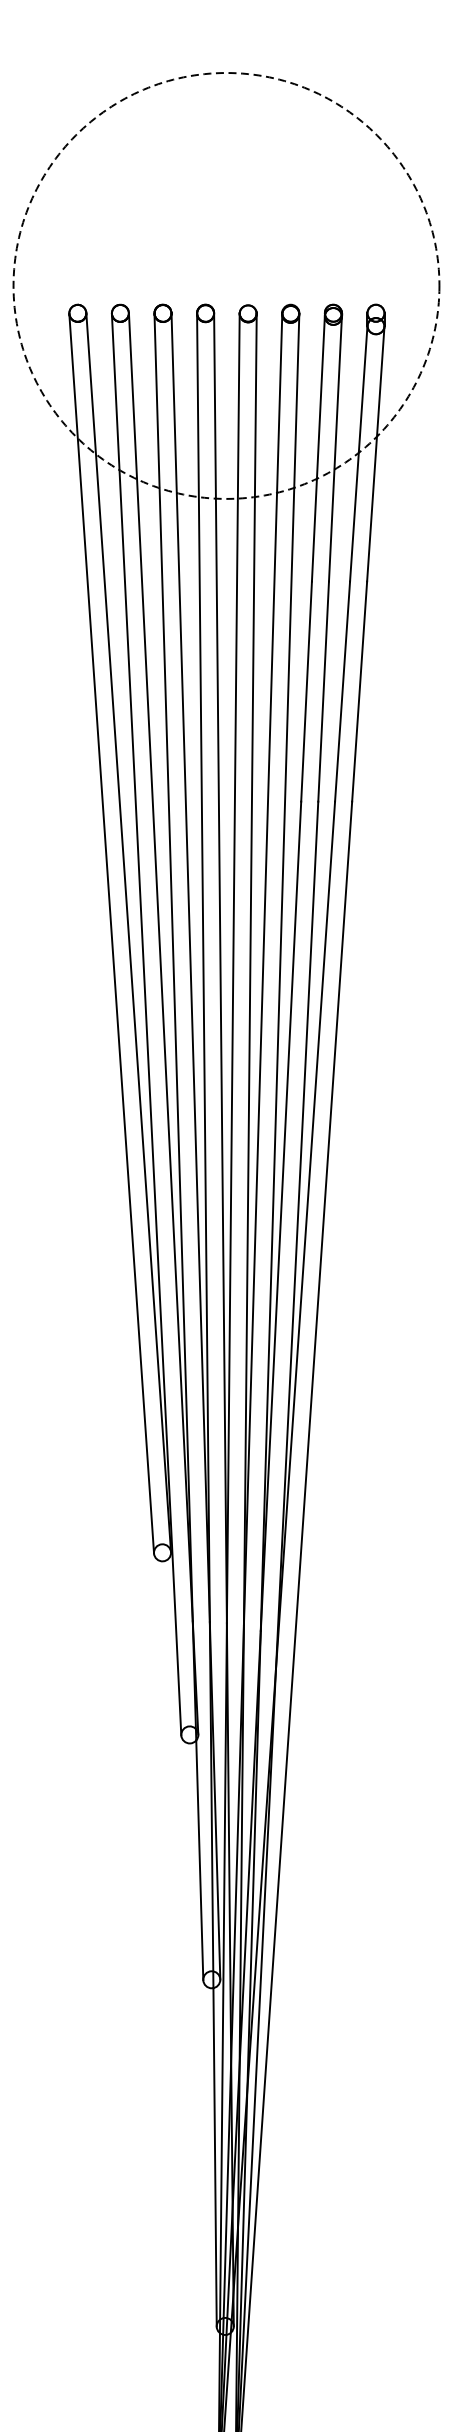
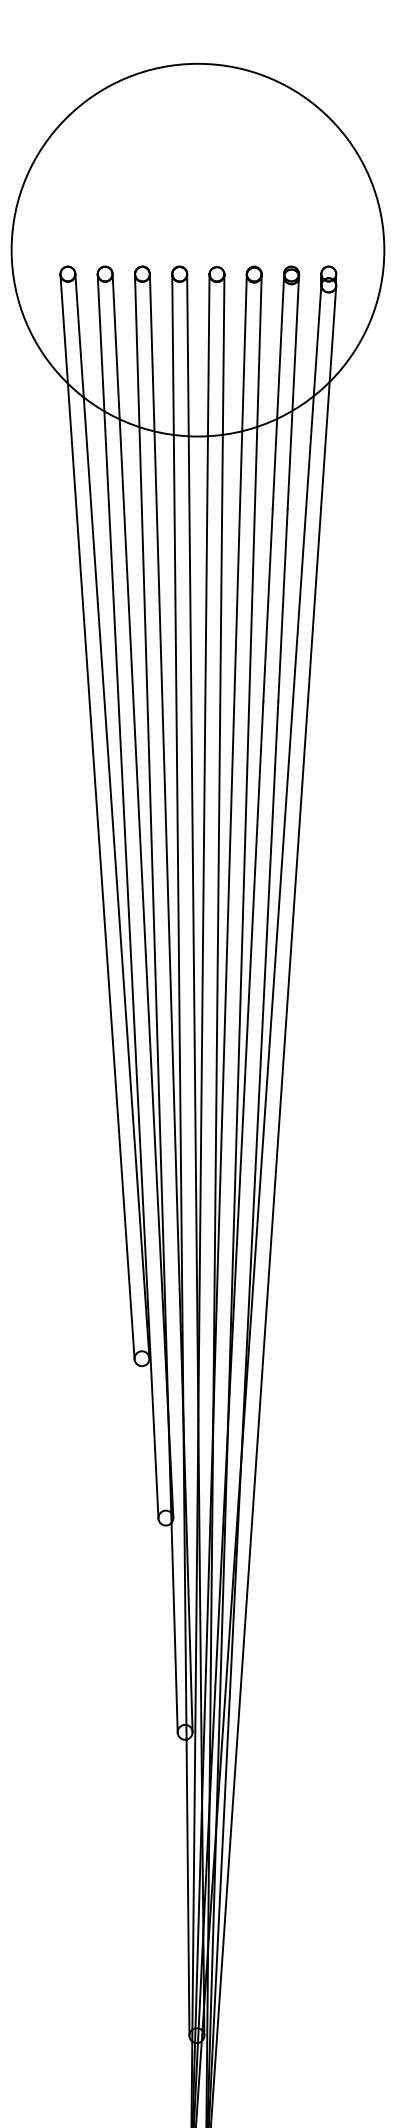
circle: (225, 285) -> (197, 249), dashed -> solid

